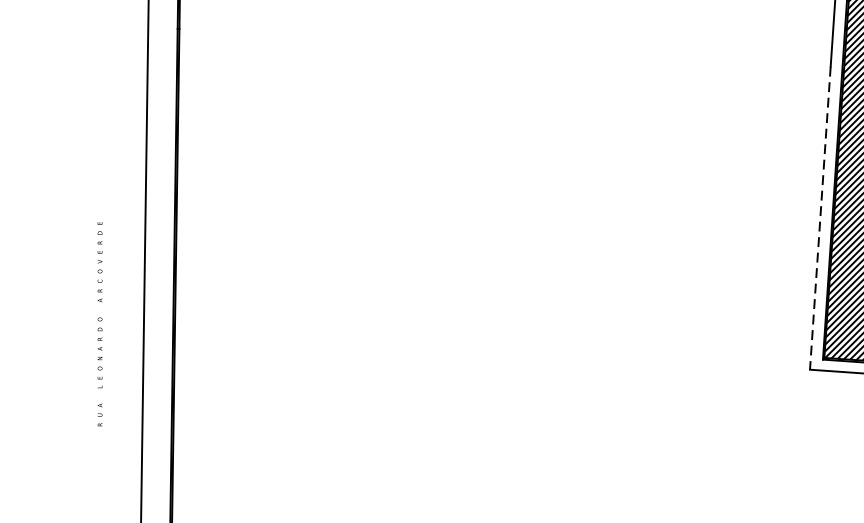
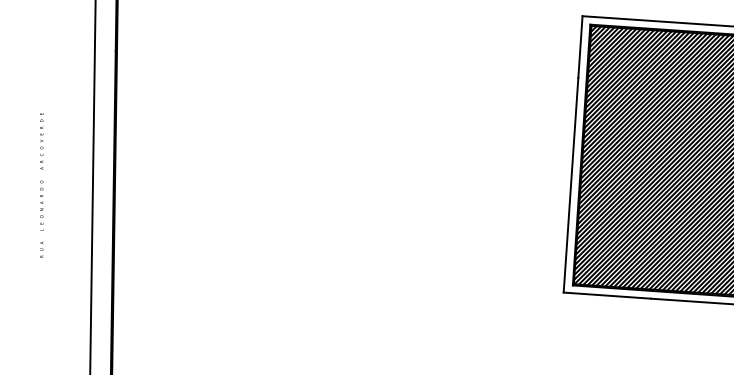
line: (821, 218) -> (571, 185), dashed -> solid
text: (99, 324) -> (41, 185), moved

